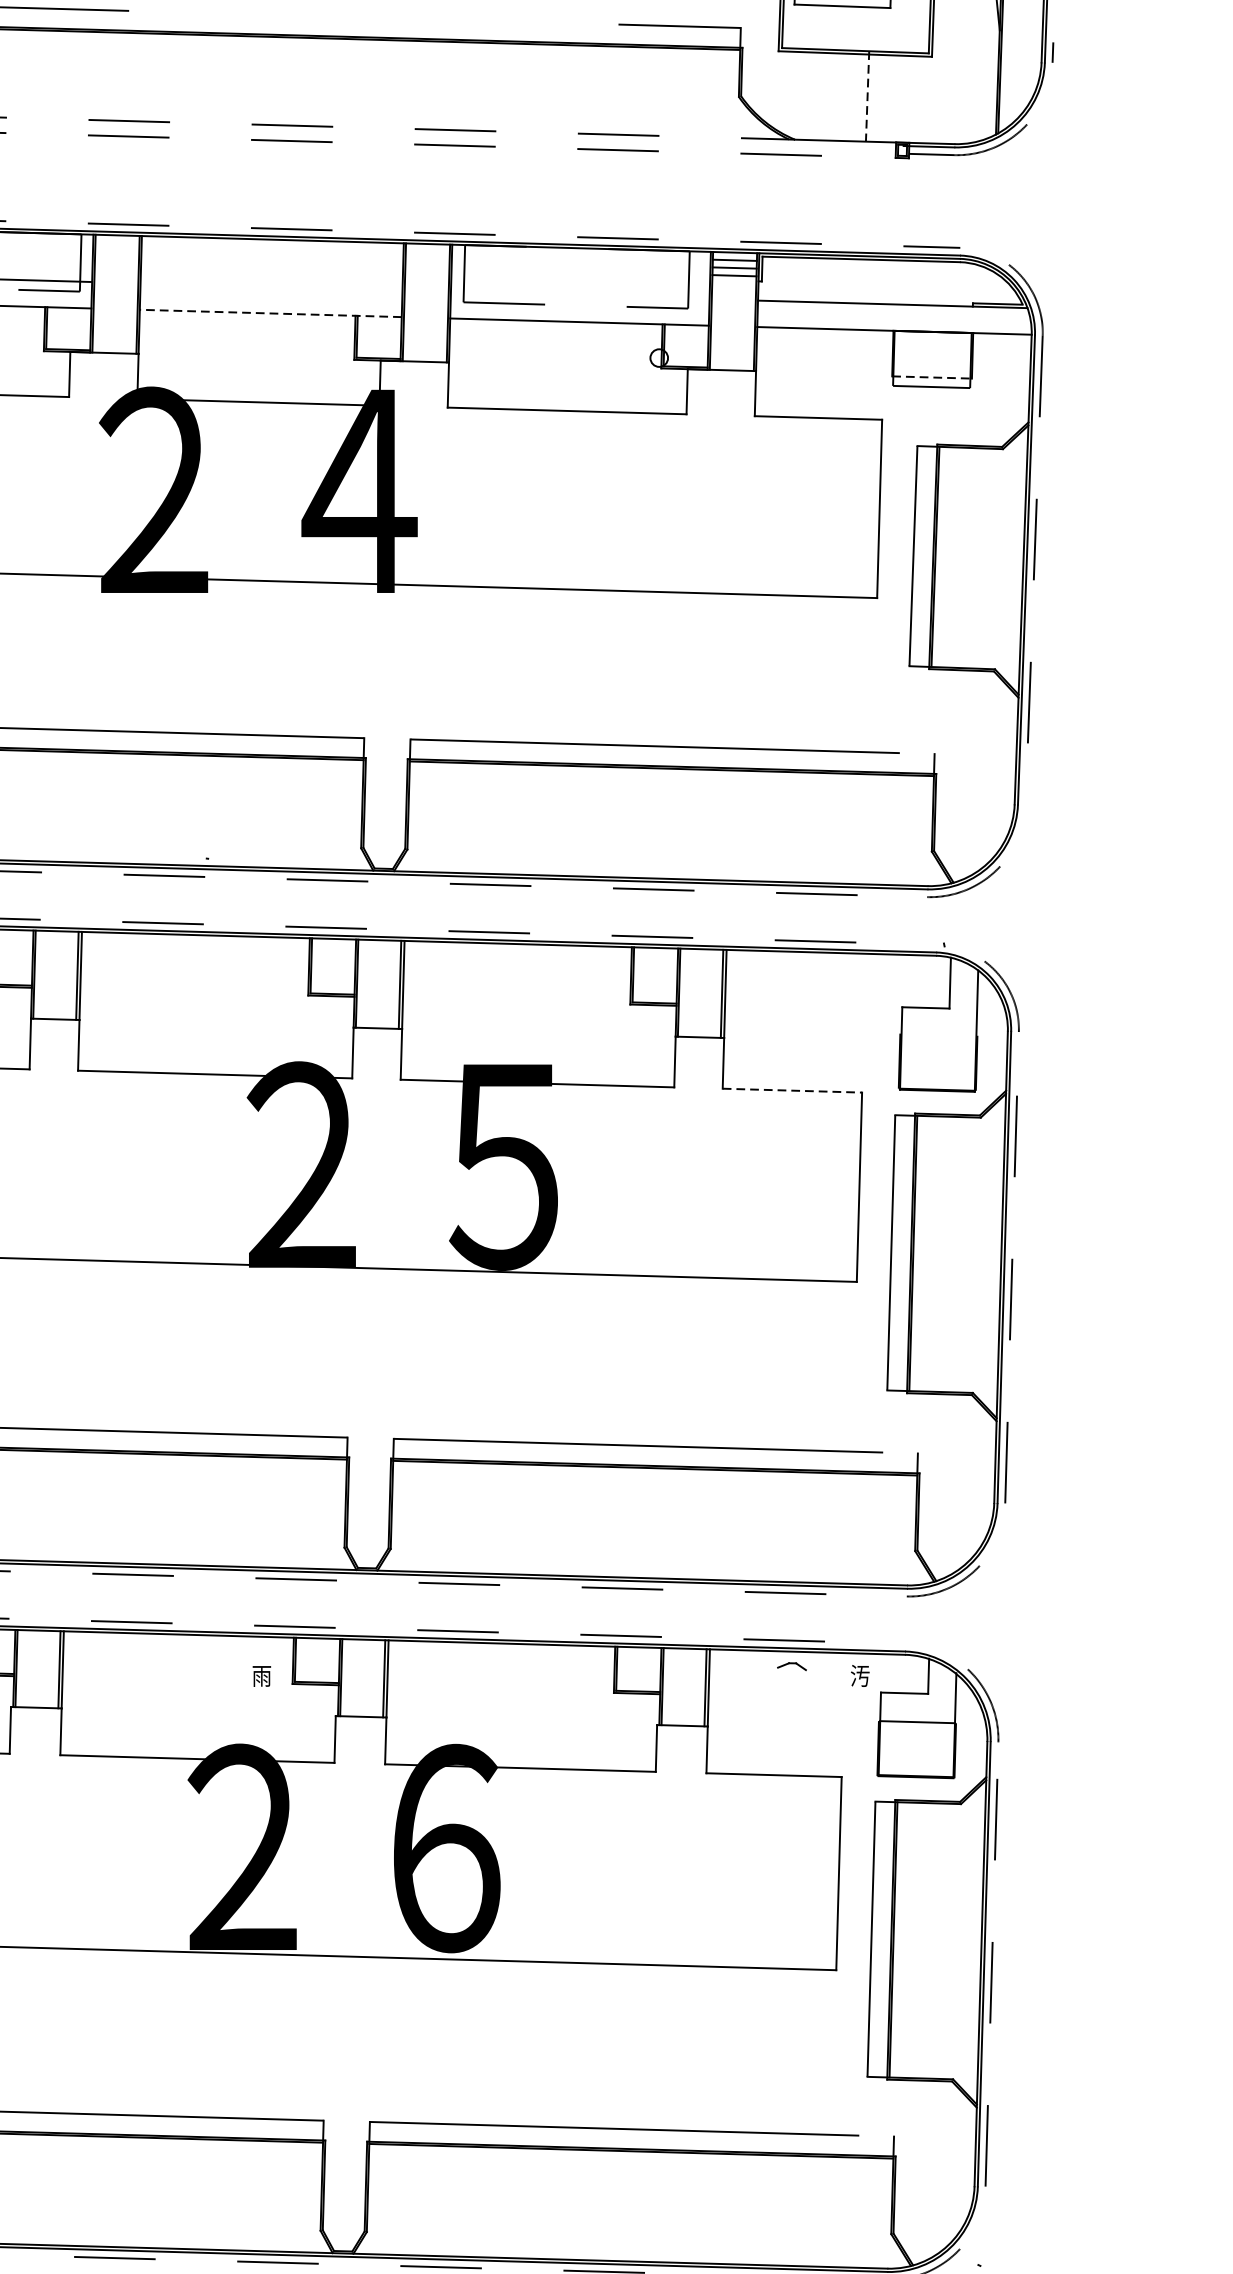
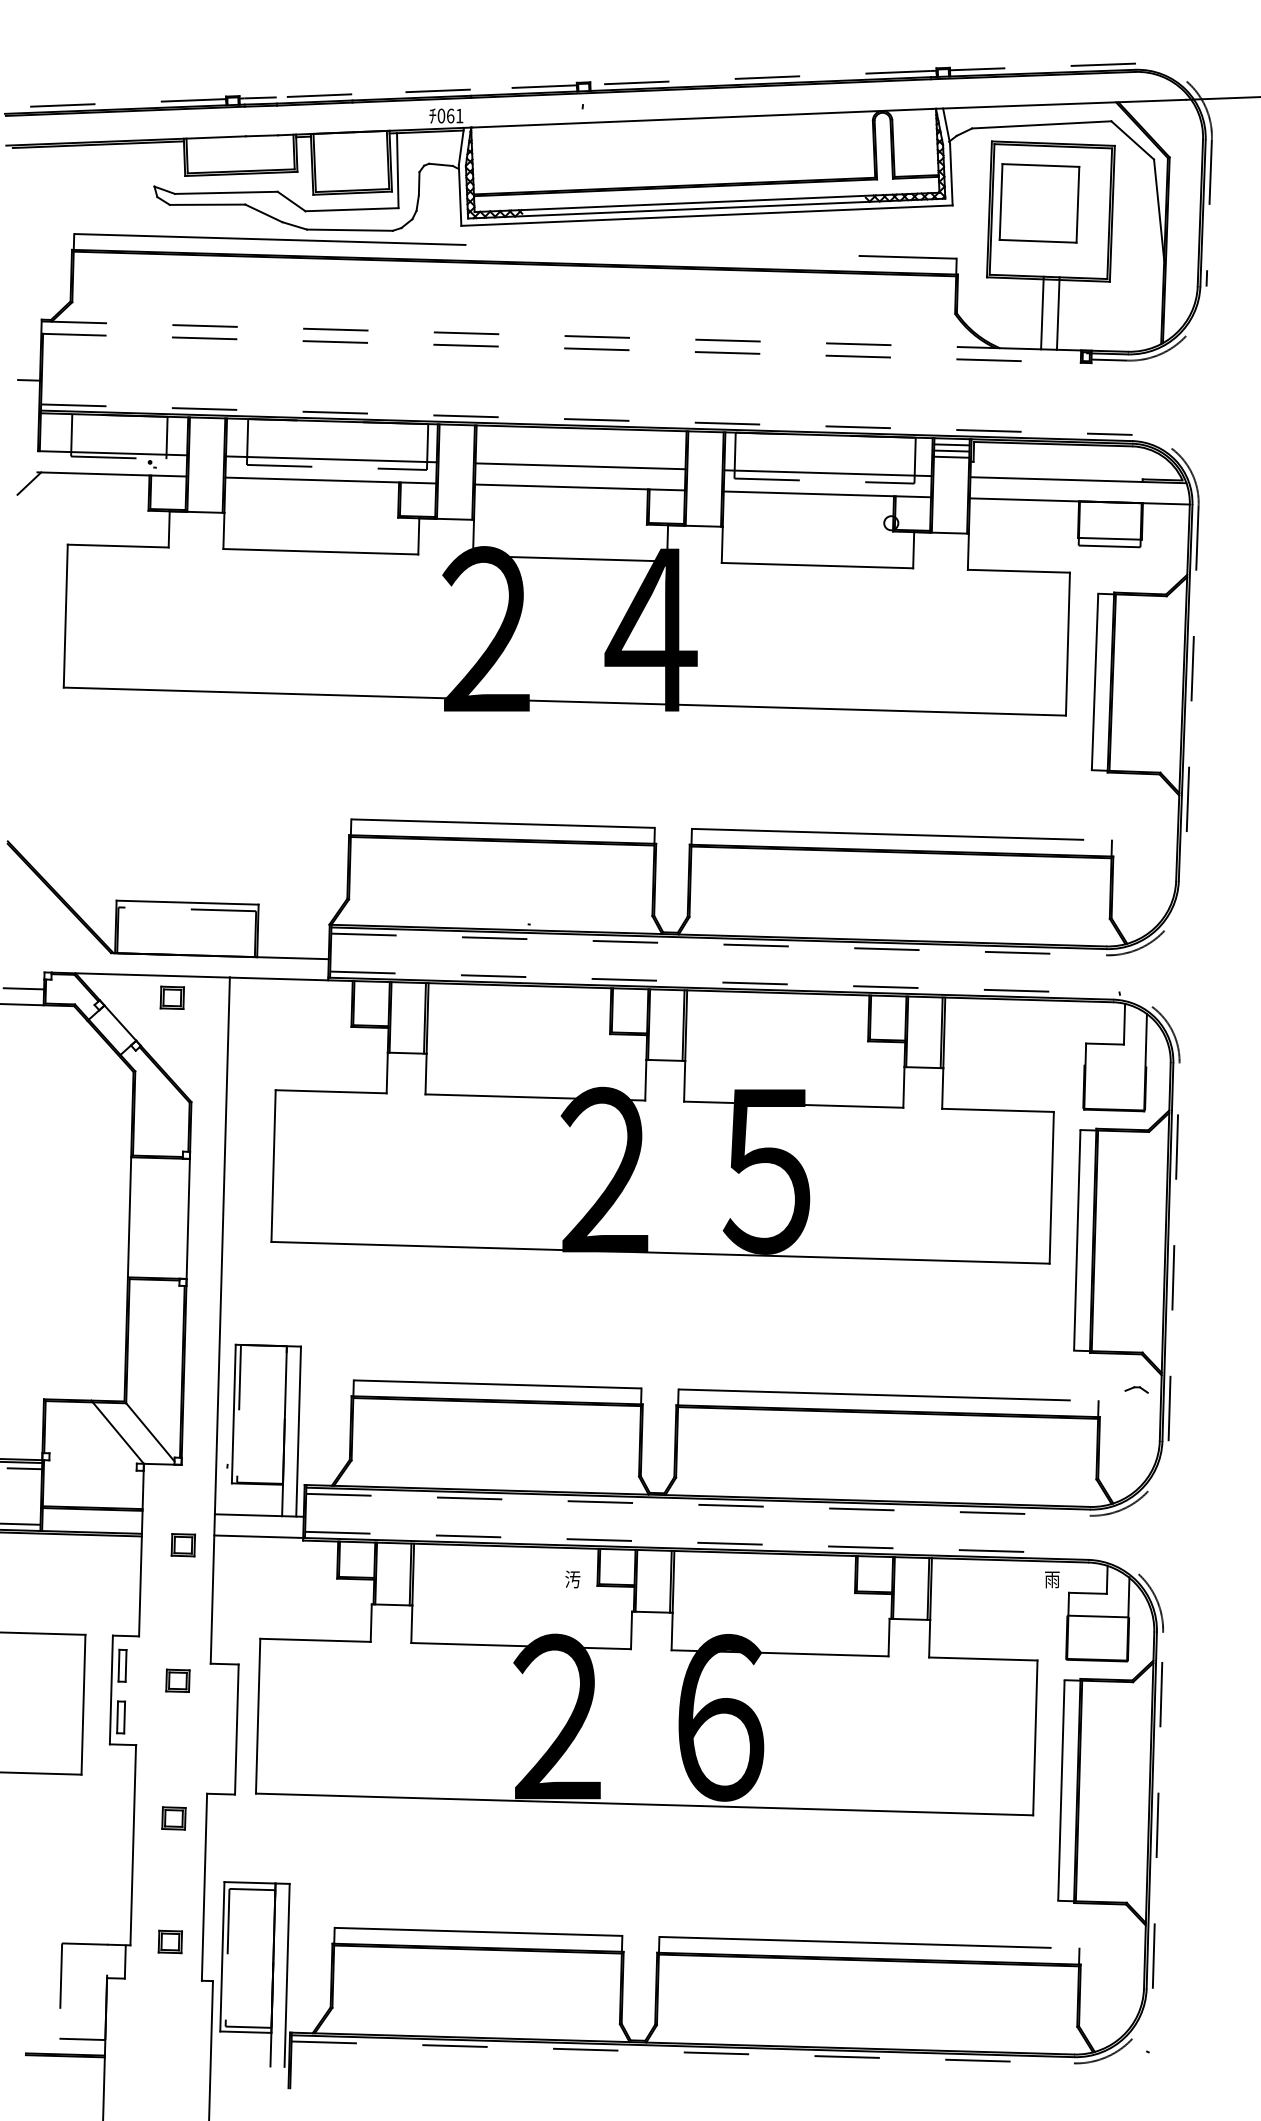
line: (847, 95) -> (1042, 312), added
line: (867, 97) -> (1058, 314), dashed -> solid
line: (271, 287) -> (580, 466), added
line: (579, 296) -> (827, 473), added
line: (270, 313) -> (579, 487), dashed -> solid
line: (931, 377) -> (1109, 538), dashed -> solid
line: (792, 1090) -> (998, 1110), dashed -> solid
part: (791, 1665) -> (1136, 1389), moved
text: (261, 1675) -> (572, 1579), 雨 -> 汚
text: (860, 1675) -> (1052, 1579), 汚 -> 雨

